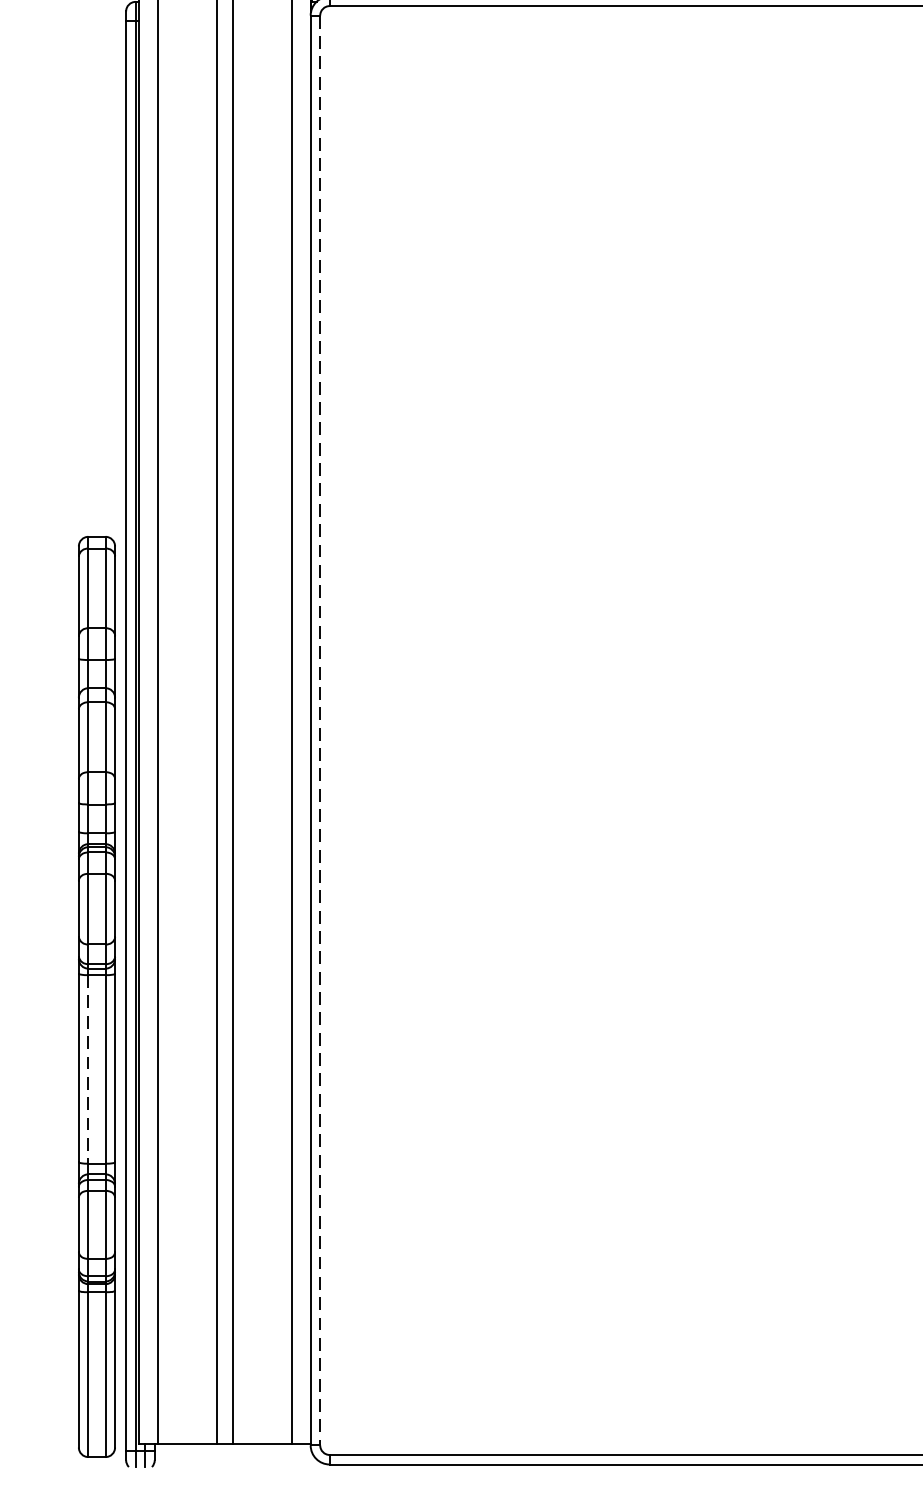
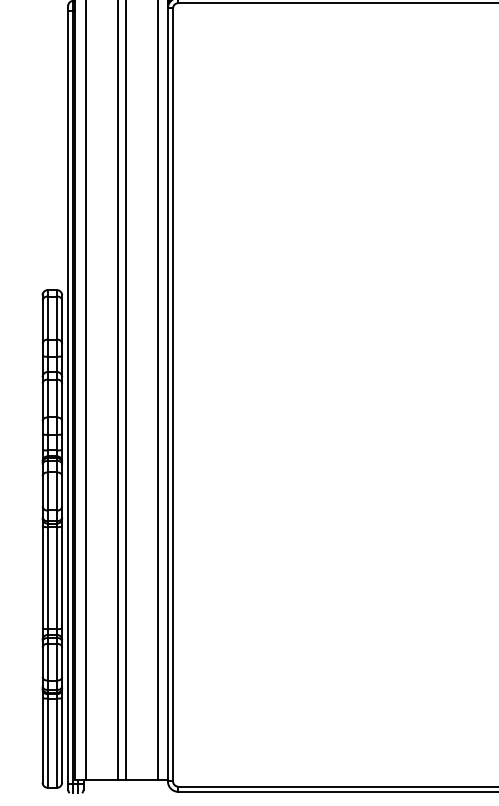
line: (320, 729) -> (173, 394), dashed -> solid
line: (87, 1070) -> (47, 578), dashed -> solid

